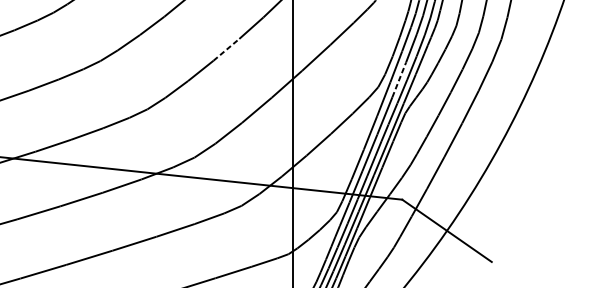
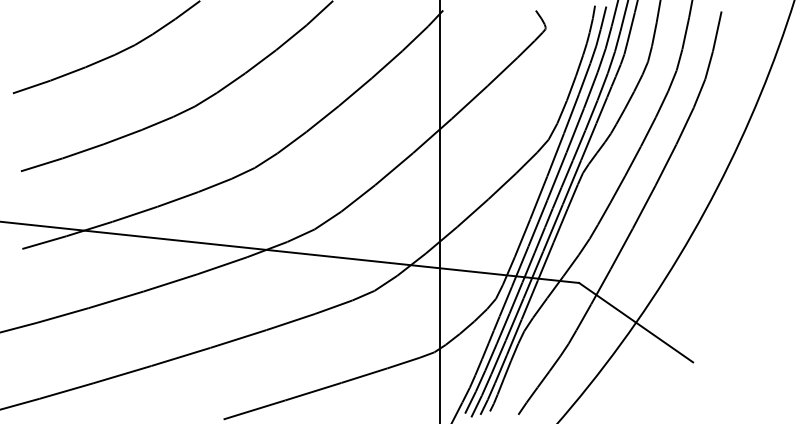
line: (226, 50) -> (355, 92), dashed -> solid
line: (399, 79) -> (575, 130), dashed -> solid

